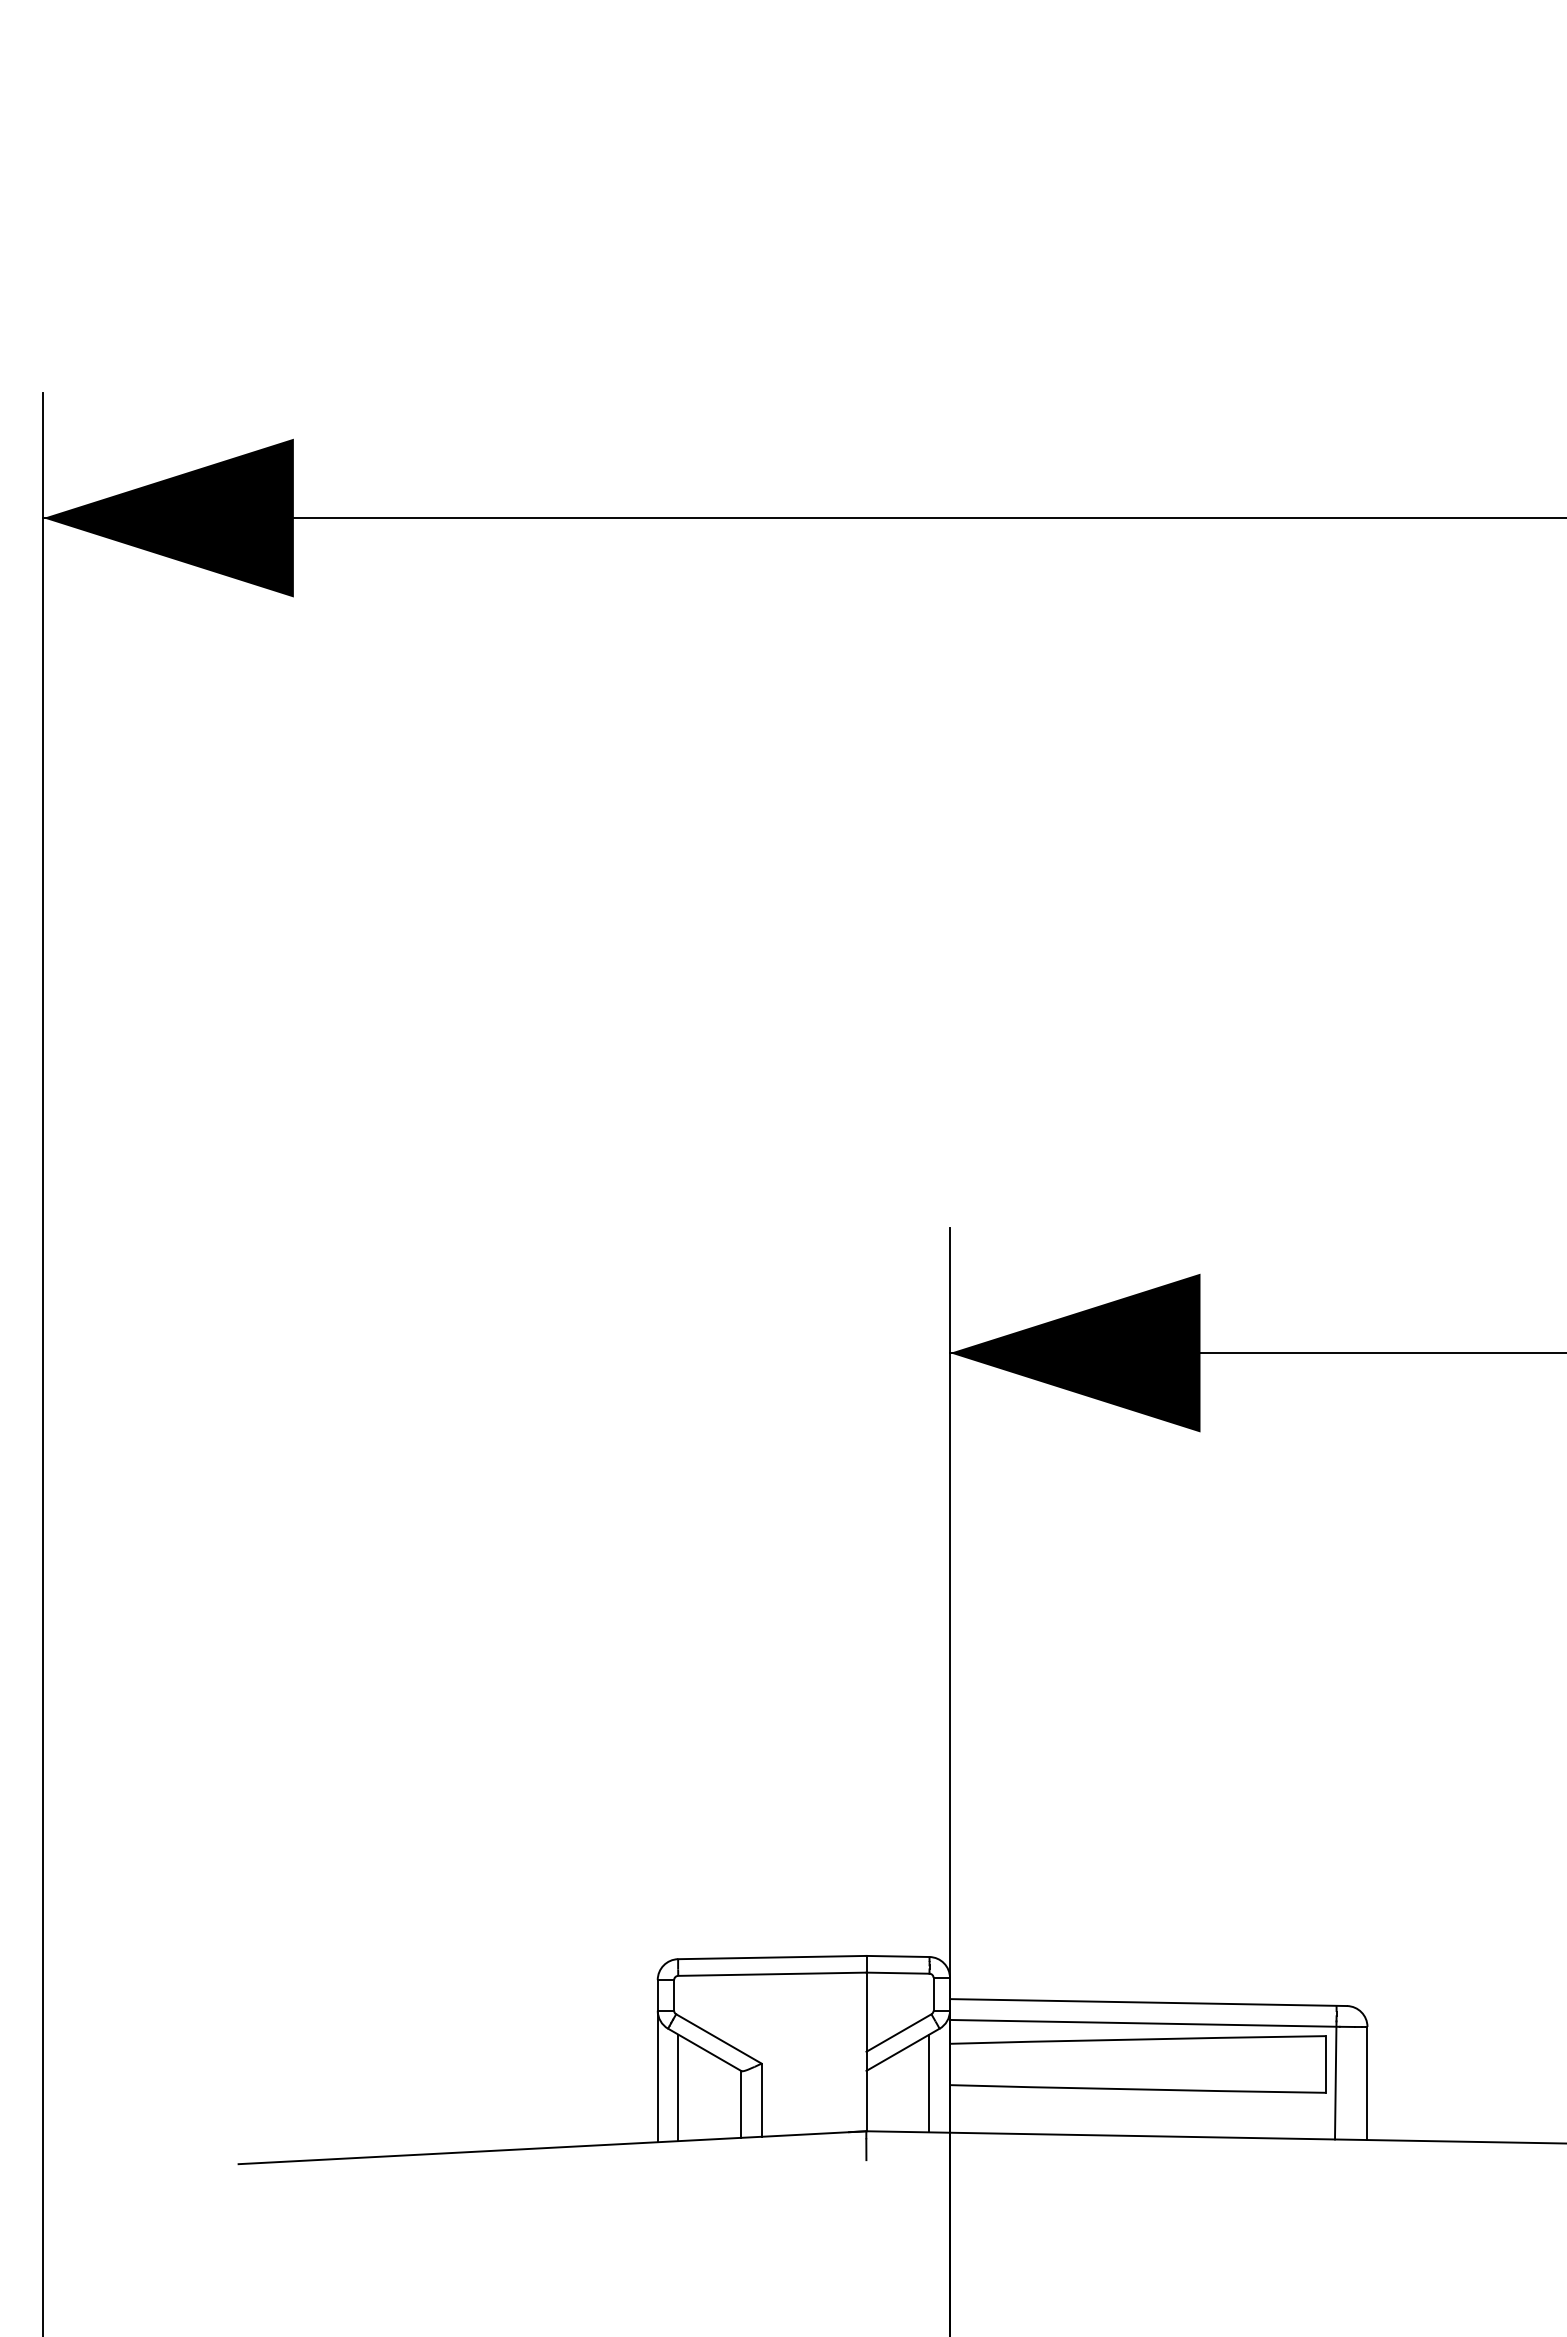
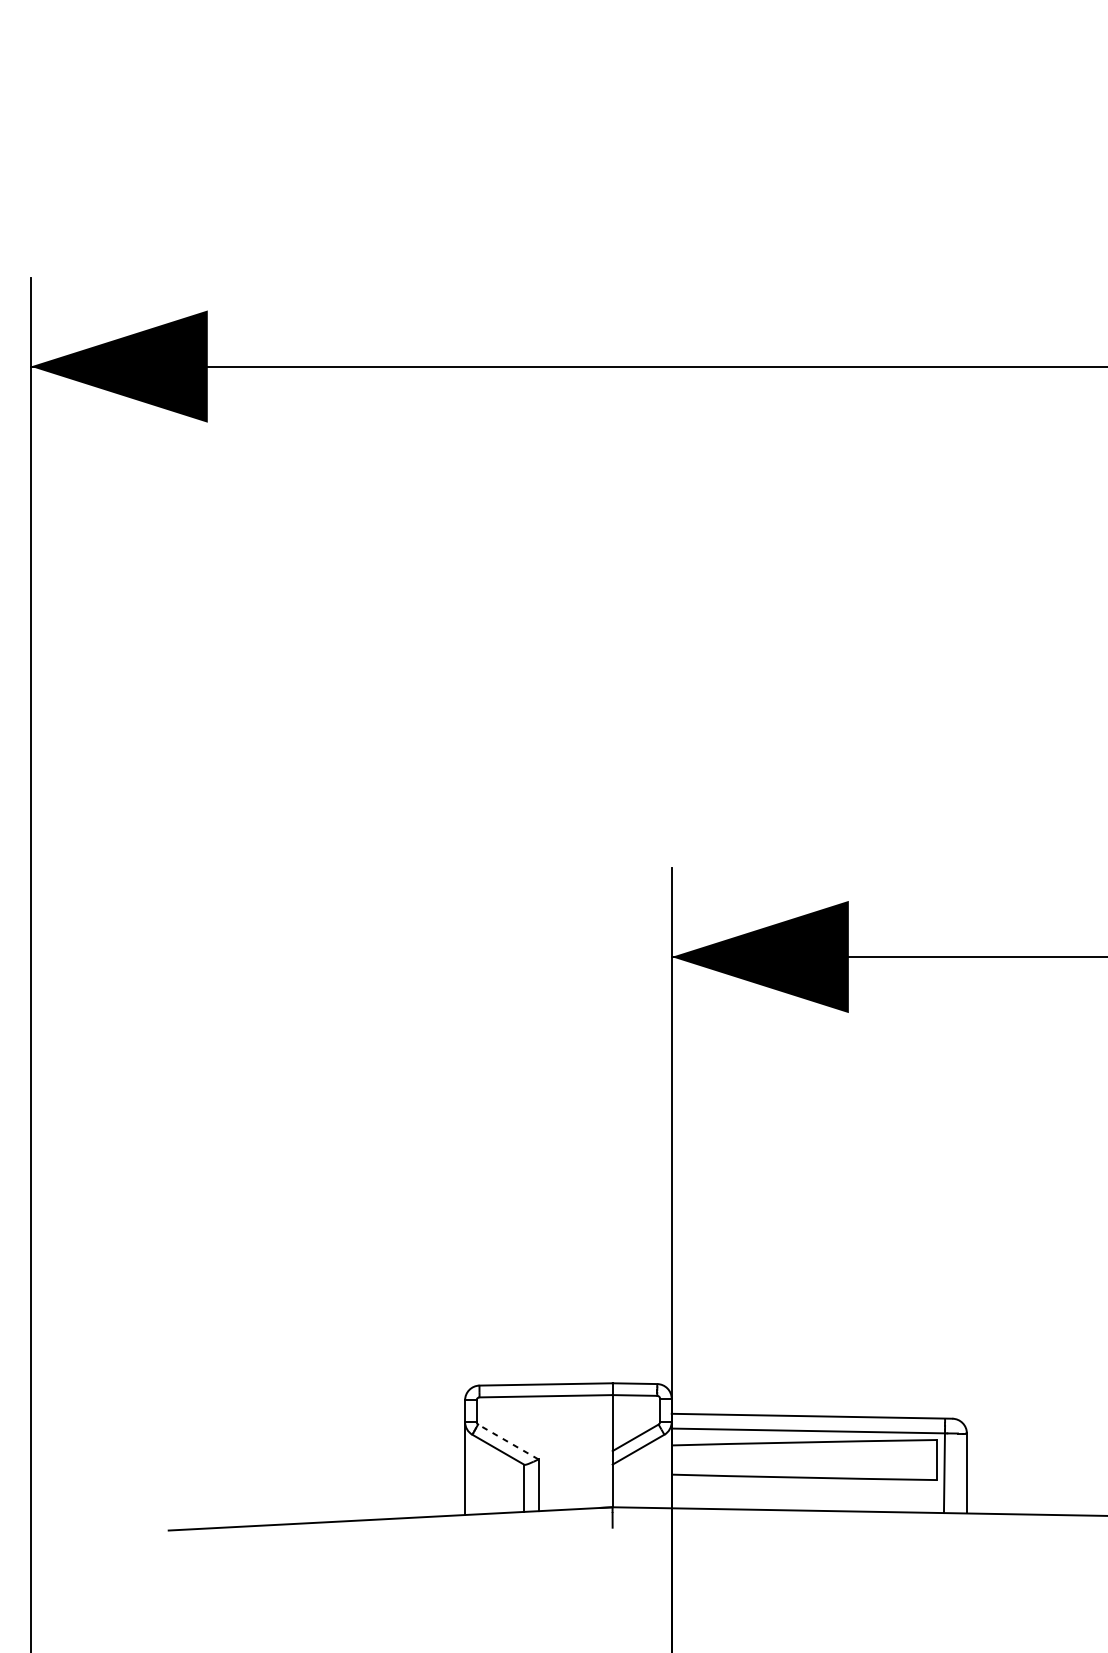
line: (718, 2038) -> (508, 1441), solid -> dashed
line: (929, 2083) -> (657, 1473), removed
line: (678, 2087) -> (479, 1476), removed

